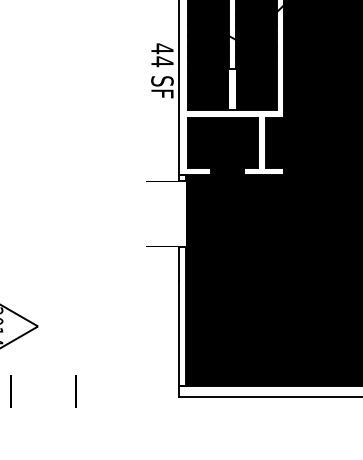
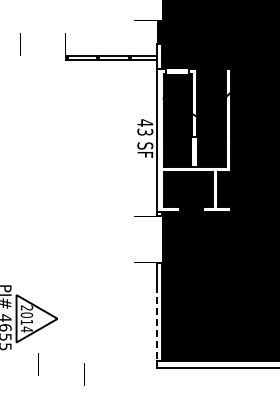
text: (162, 60) -> (145, 131), 44 -> 43
line: (179, 334) -> (157, 324), solid -> dashed
line: (76, 391) -> (84, 374), moved

